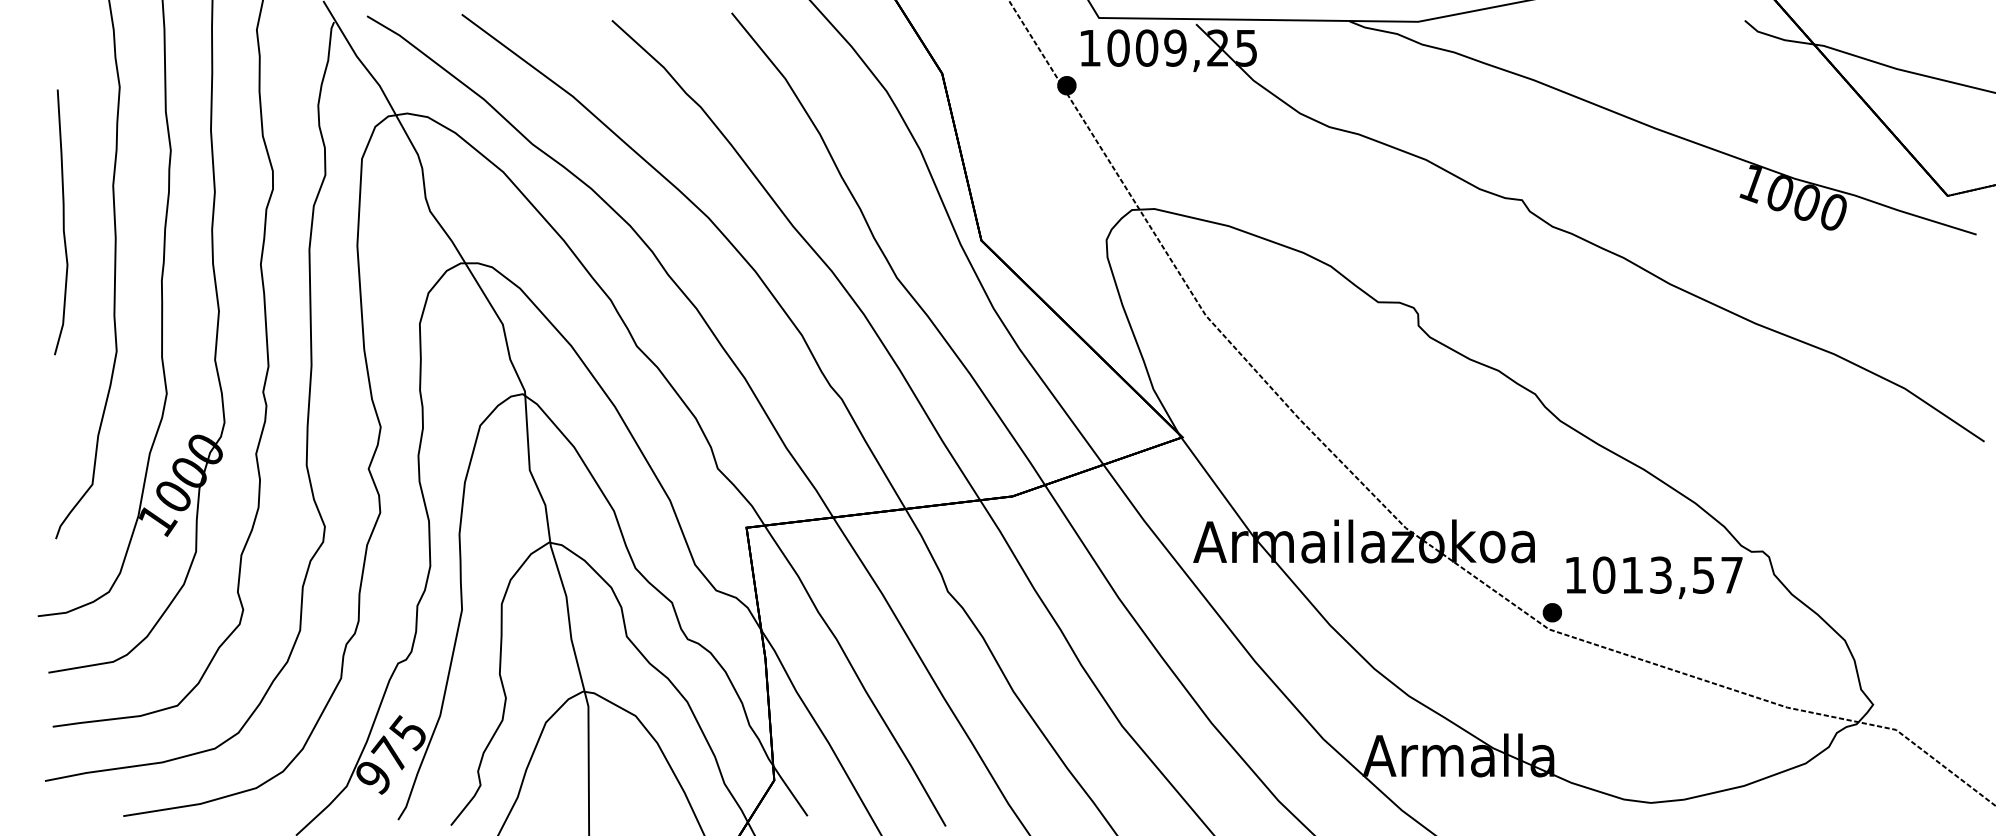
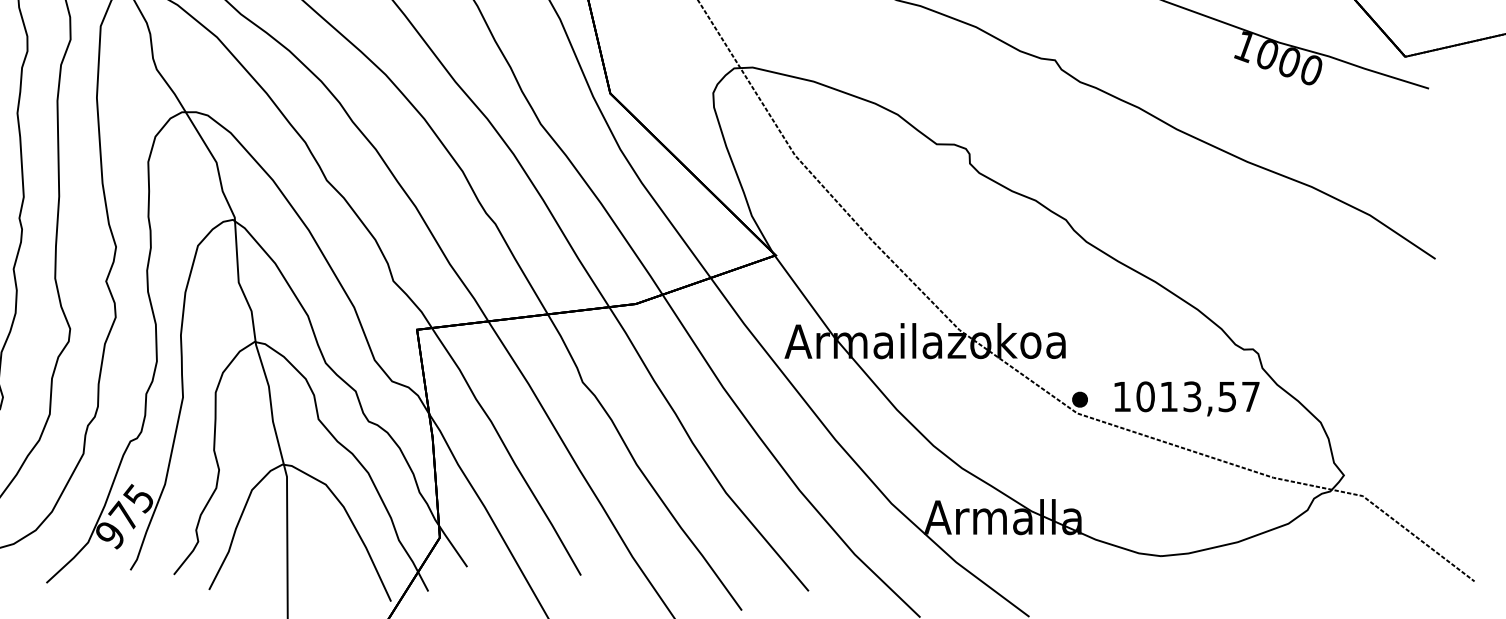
text: (1654, 577) -> (1187, 398), moved

